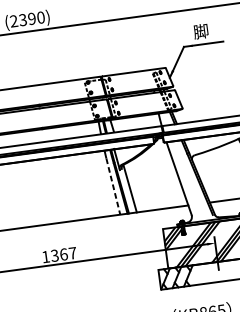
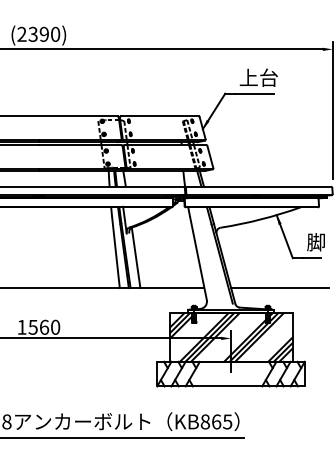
text: (208, 30) -> (258, 77), 脚 -> 上台
line: (112, 186) -> (115, 252), dashed -> solid
text: (63, 253) -> (44, 326), 1367 -> 1560

